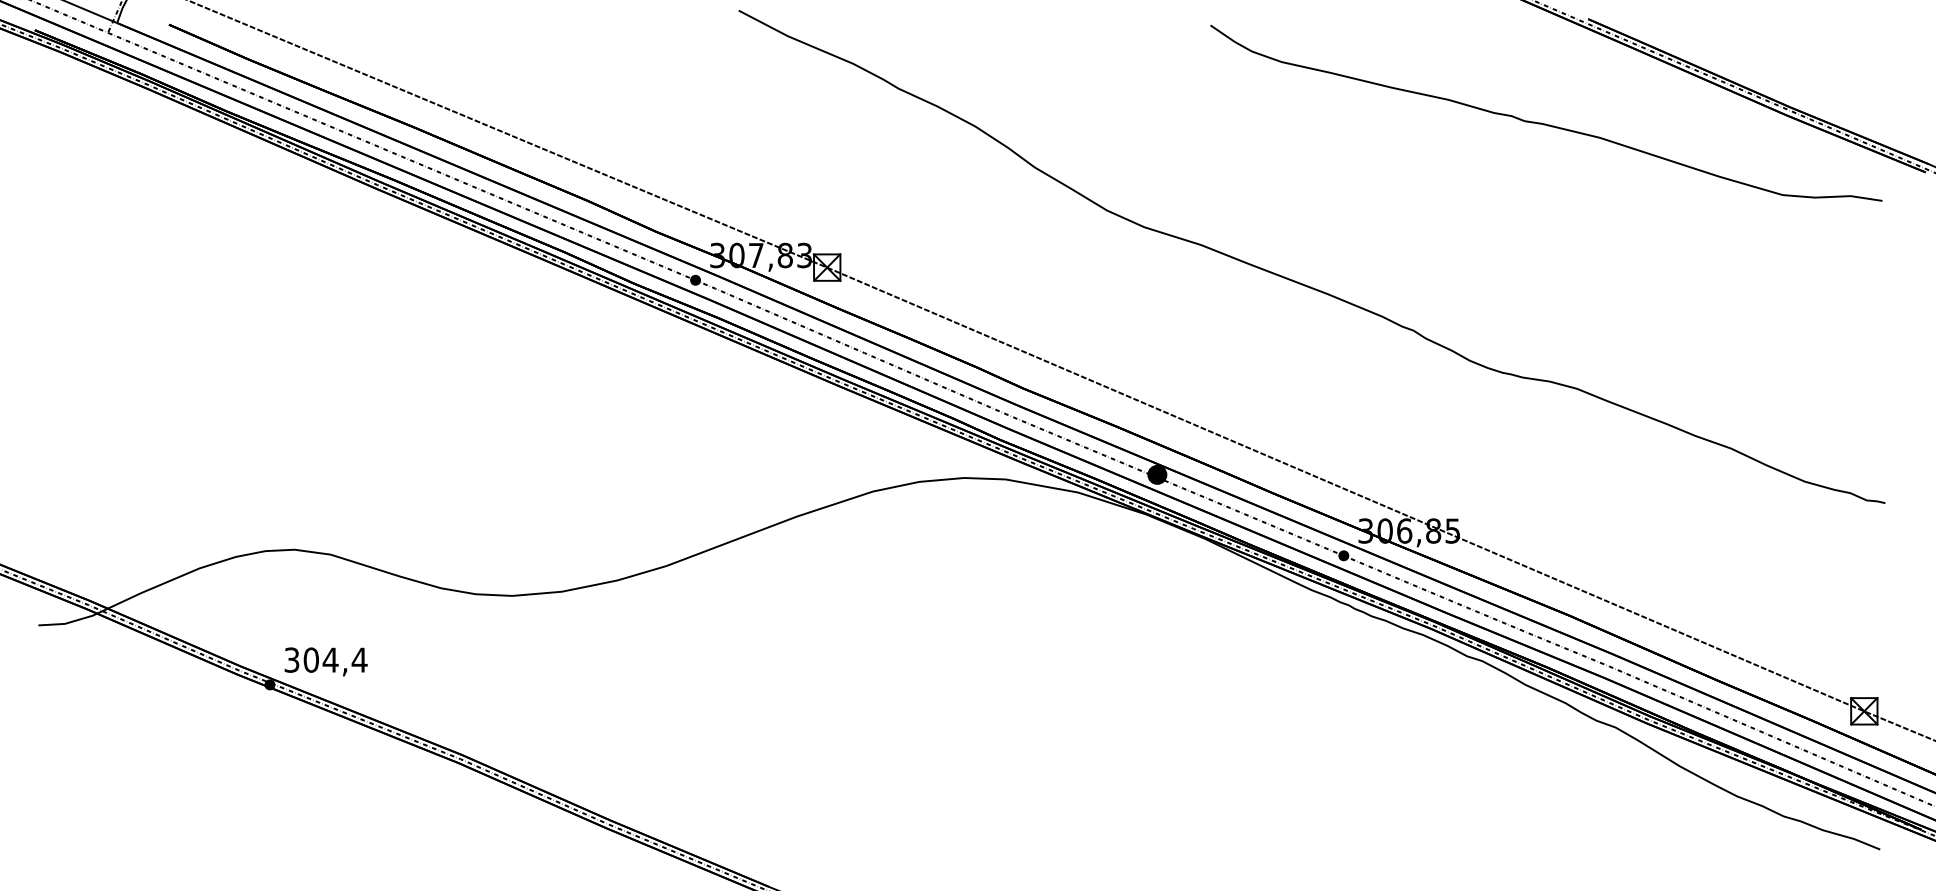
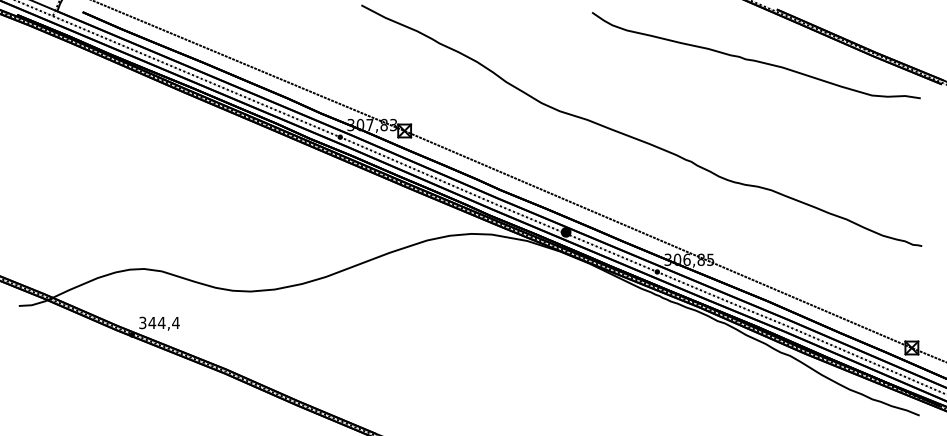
text: (311, 659) -> (152, 322), 304,4 -> 344,4

